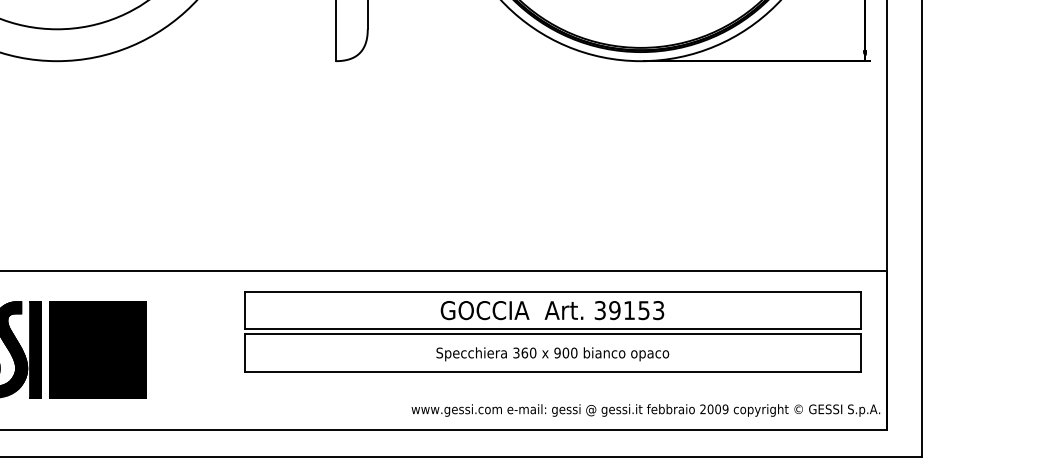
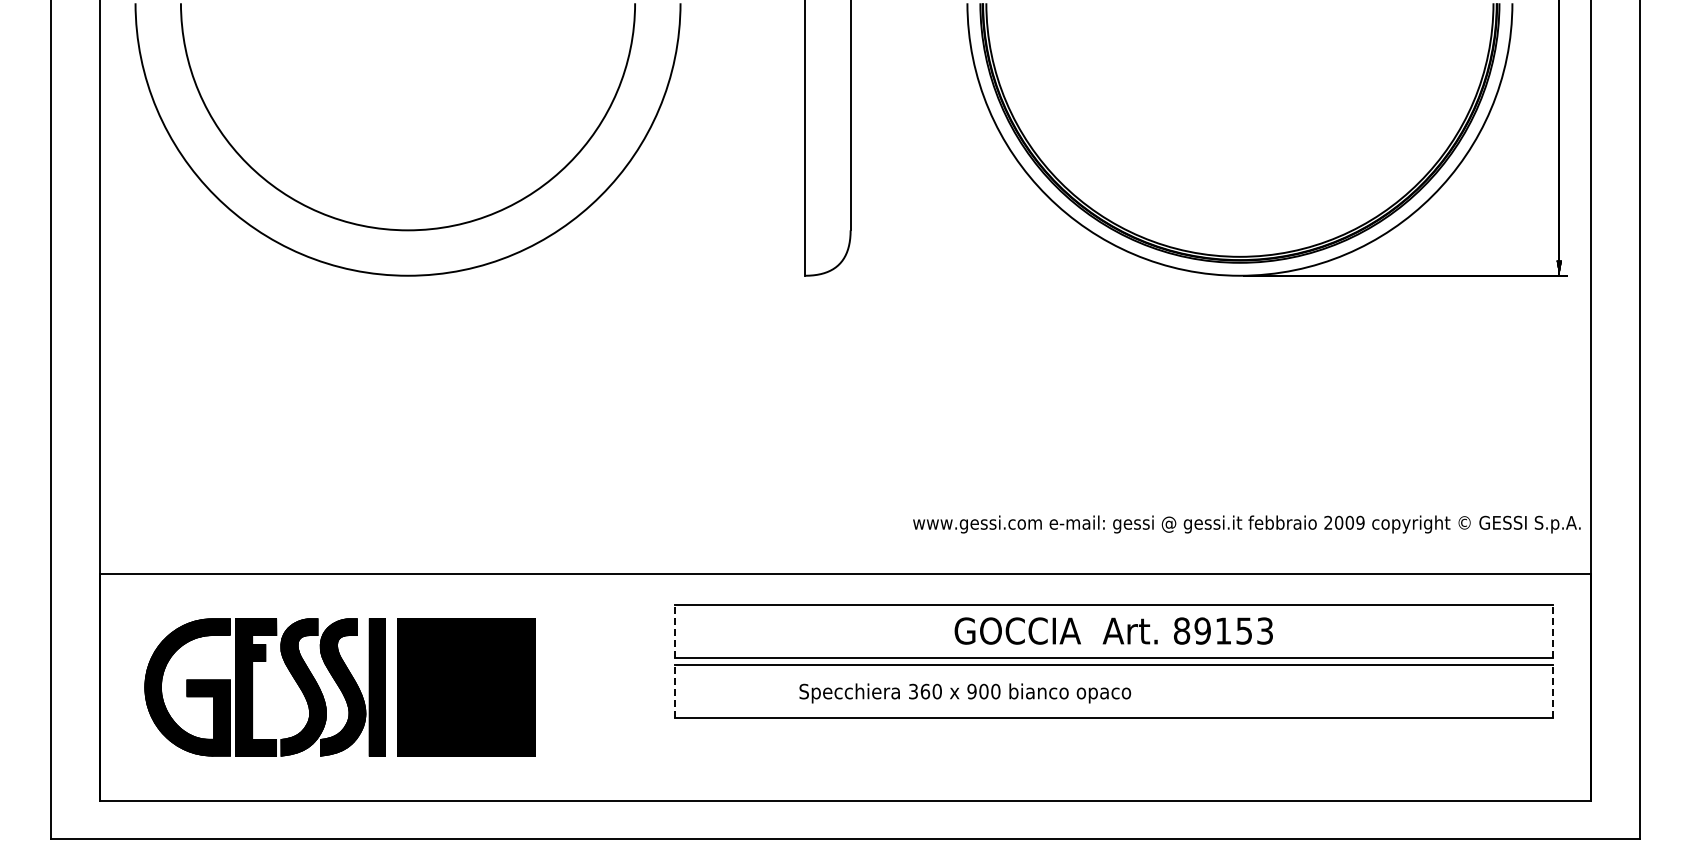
line: (244, 310) -> (675, 630), solid -> dashed
text: (599, 310) -> (1181, 630), 39153 -> 89153
line: (861, 310) -> (1553, 630), solid -> dashed
line: (244, 352) -> (675, 691), solid -> dashed
line: (861, 352) -> (1553, 691), solid -> dashed
text: (552, 354) -> (965, 693), moved
text: (645, 410) -> (1246, 524), moved

